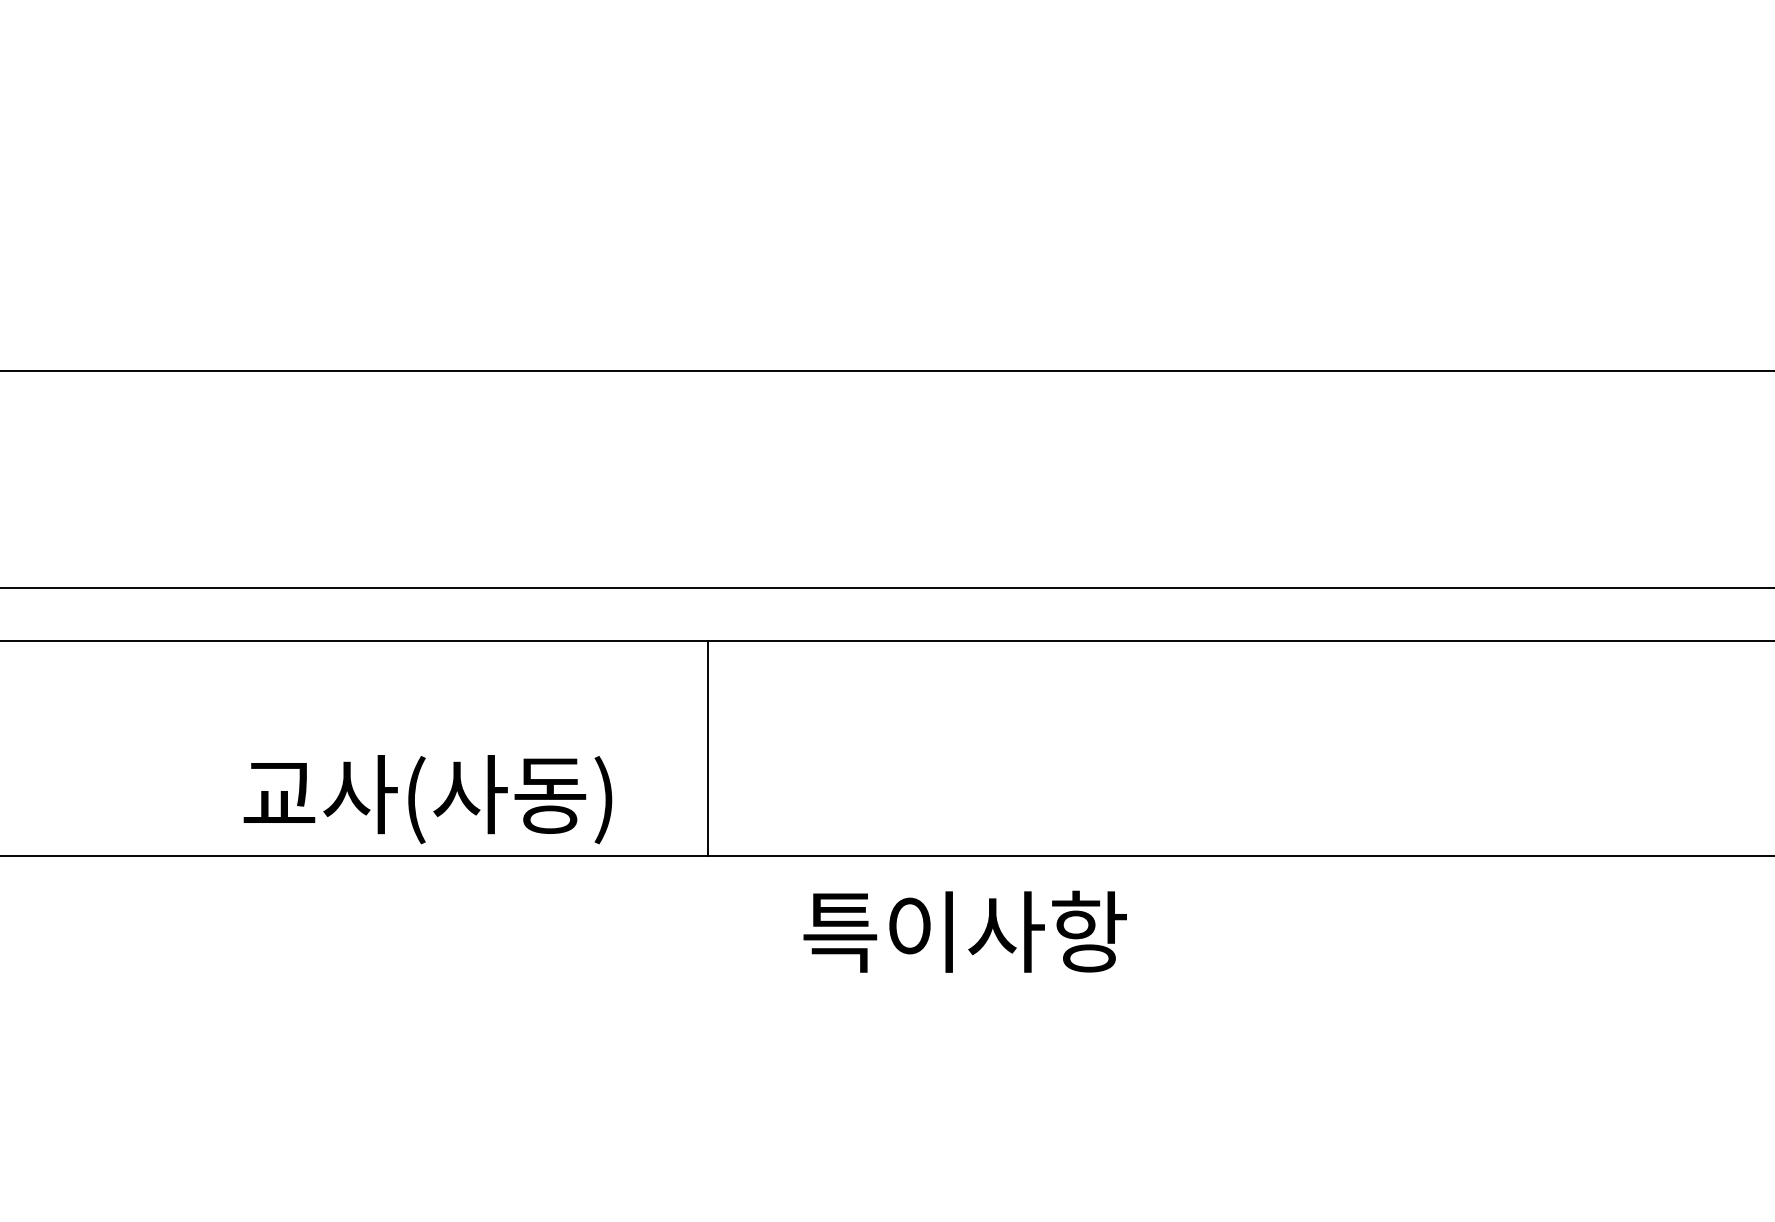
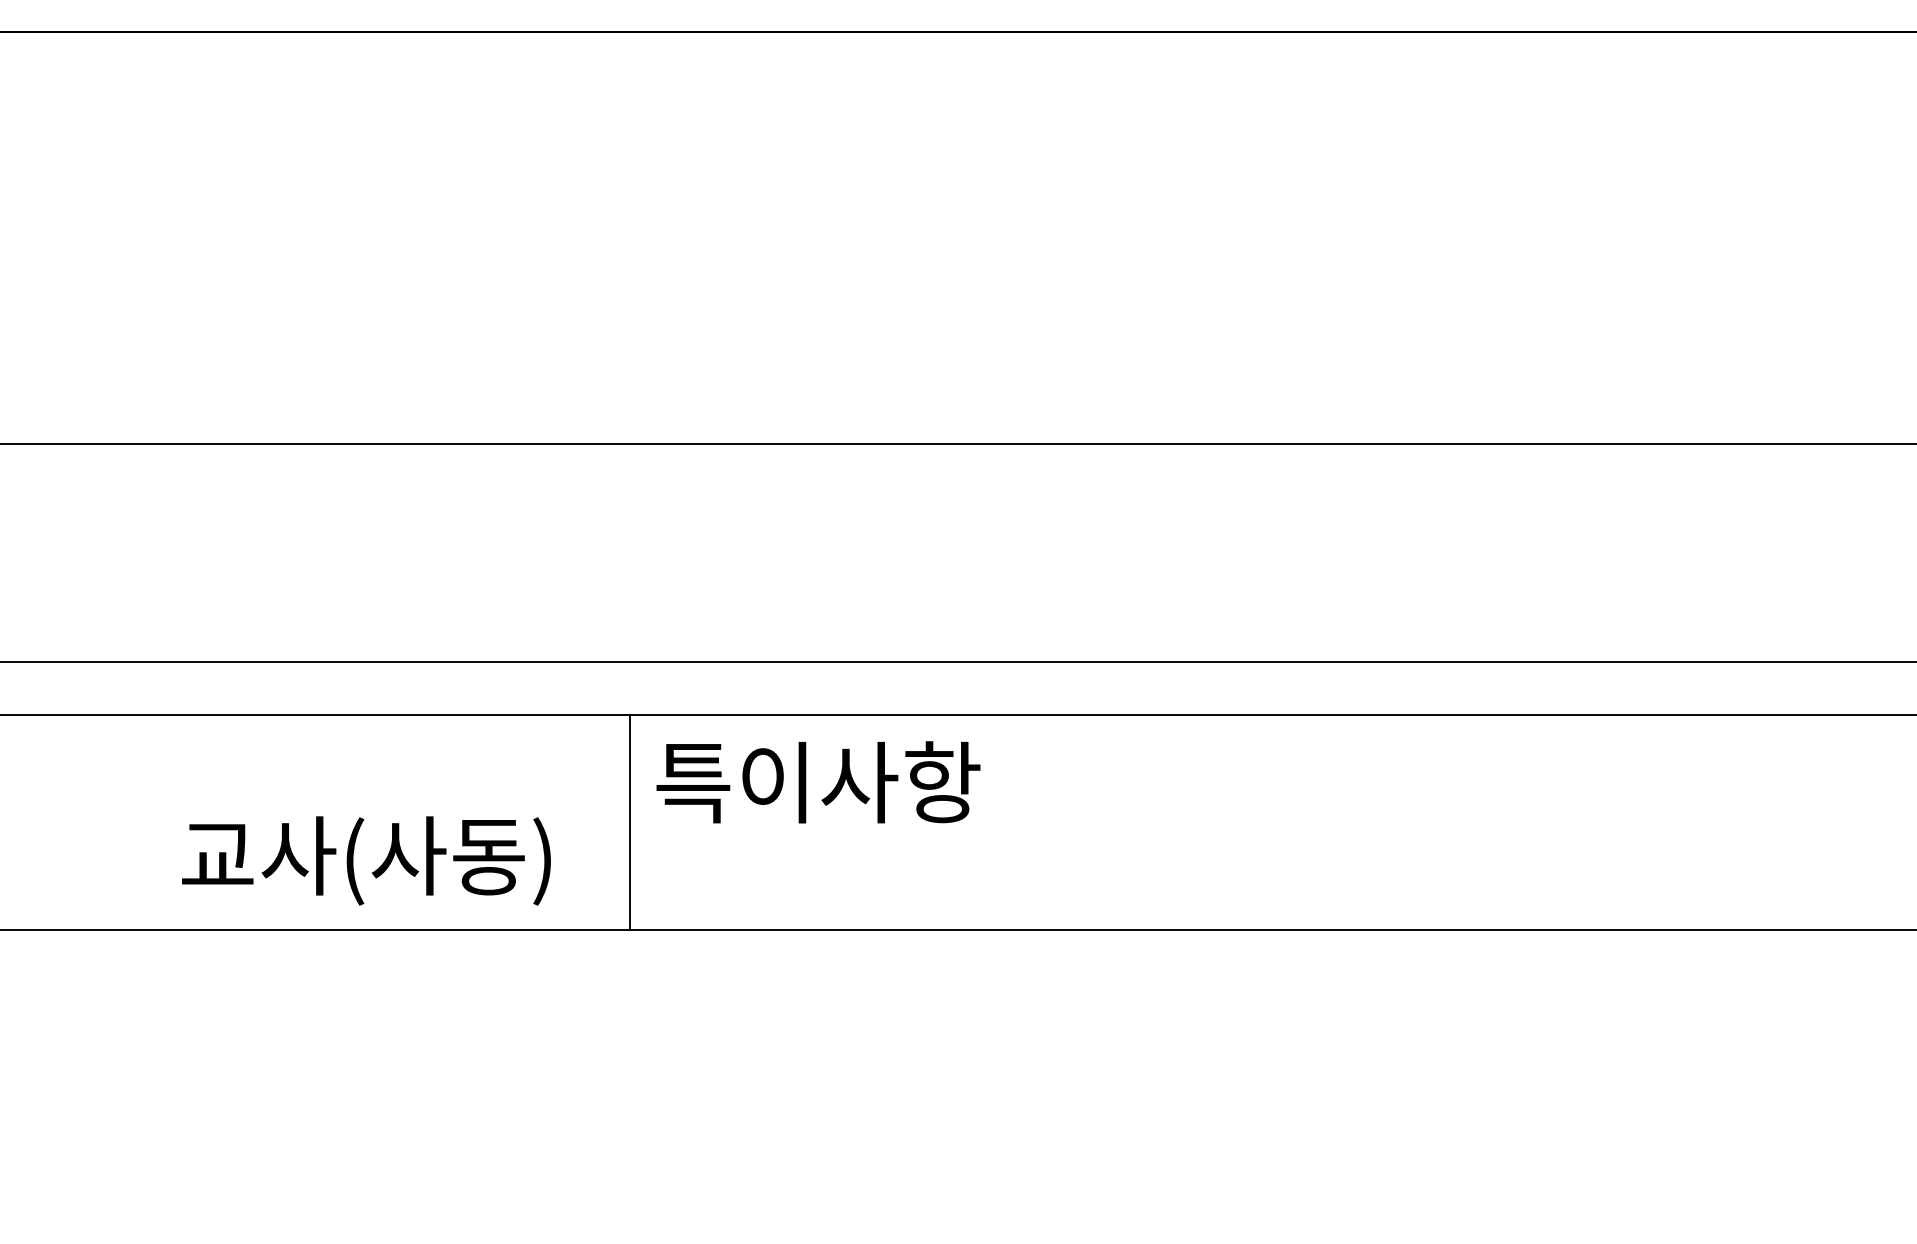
line: (707, 748) -> (629, 822), moved
text: (428, 799) -> (366, 860), moved
text: (965, 931) -> (818, 782), moved

